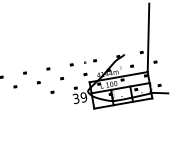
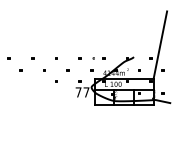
text: (80, 98) -> (82, 92), 39 -> 77

